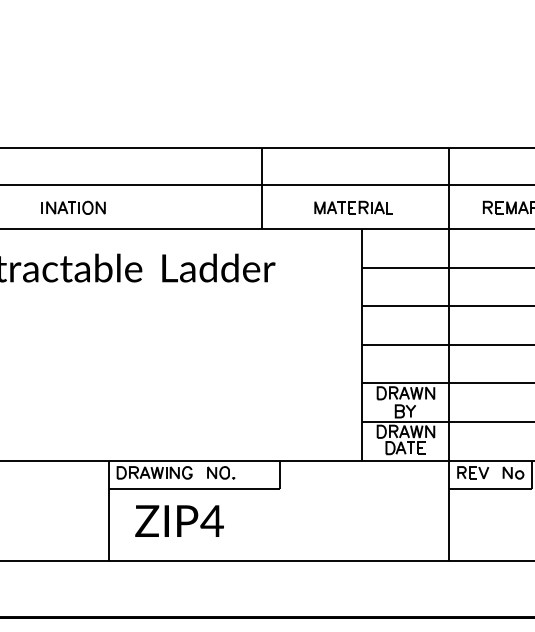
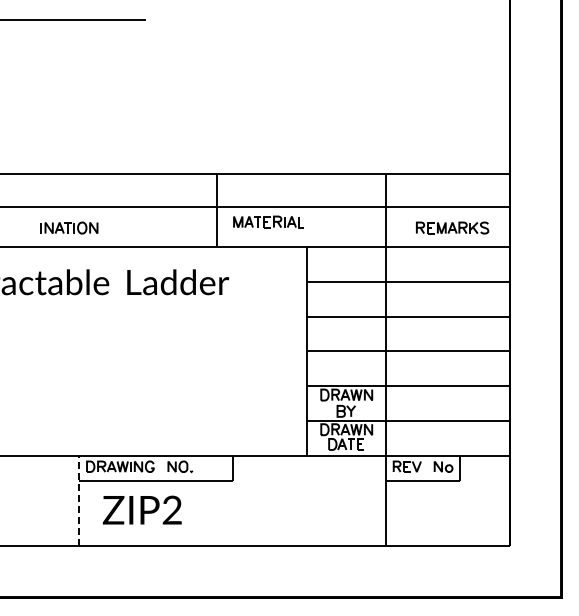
part: (73, 207) -> (69, 227), moved
part: (353, 207) -> (268, 221), moved
line: (109, 510) -> (79, 500), solid -> dashed
text: (211, 520) -> (171, 509), ZIP4 -> ZIP2

